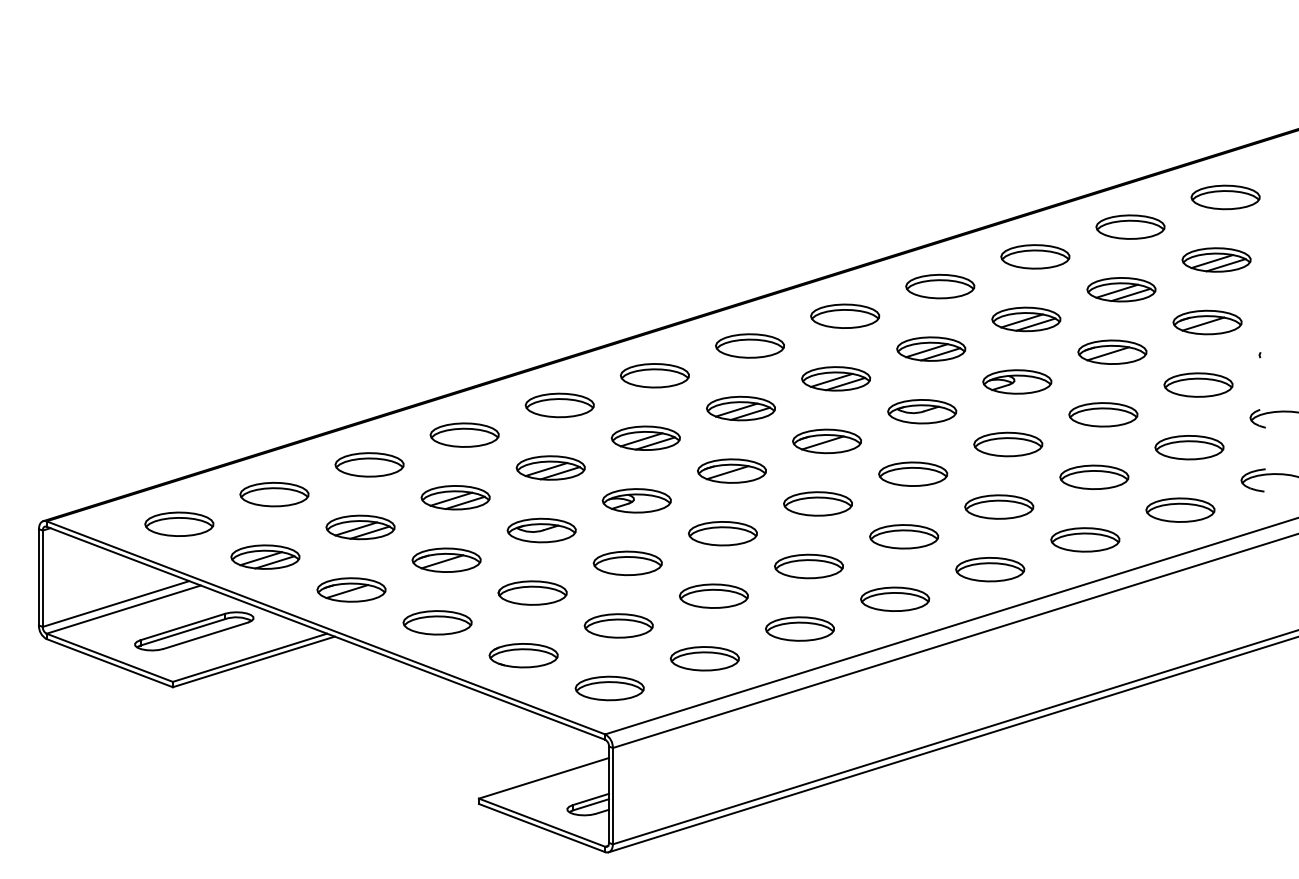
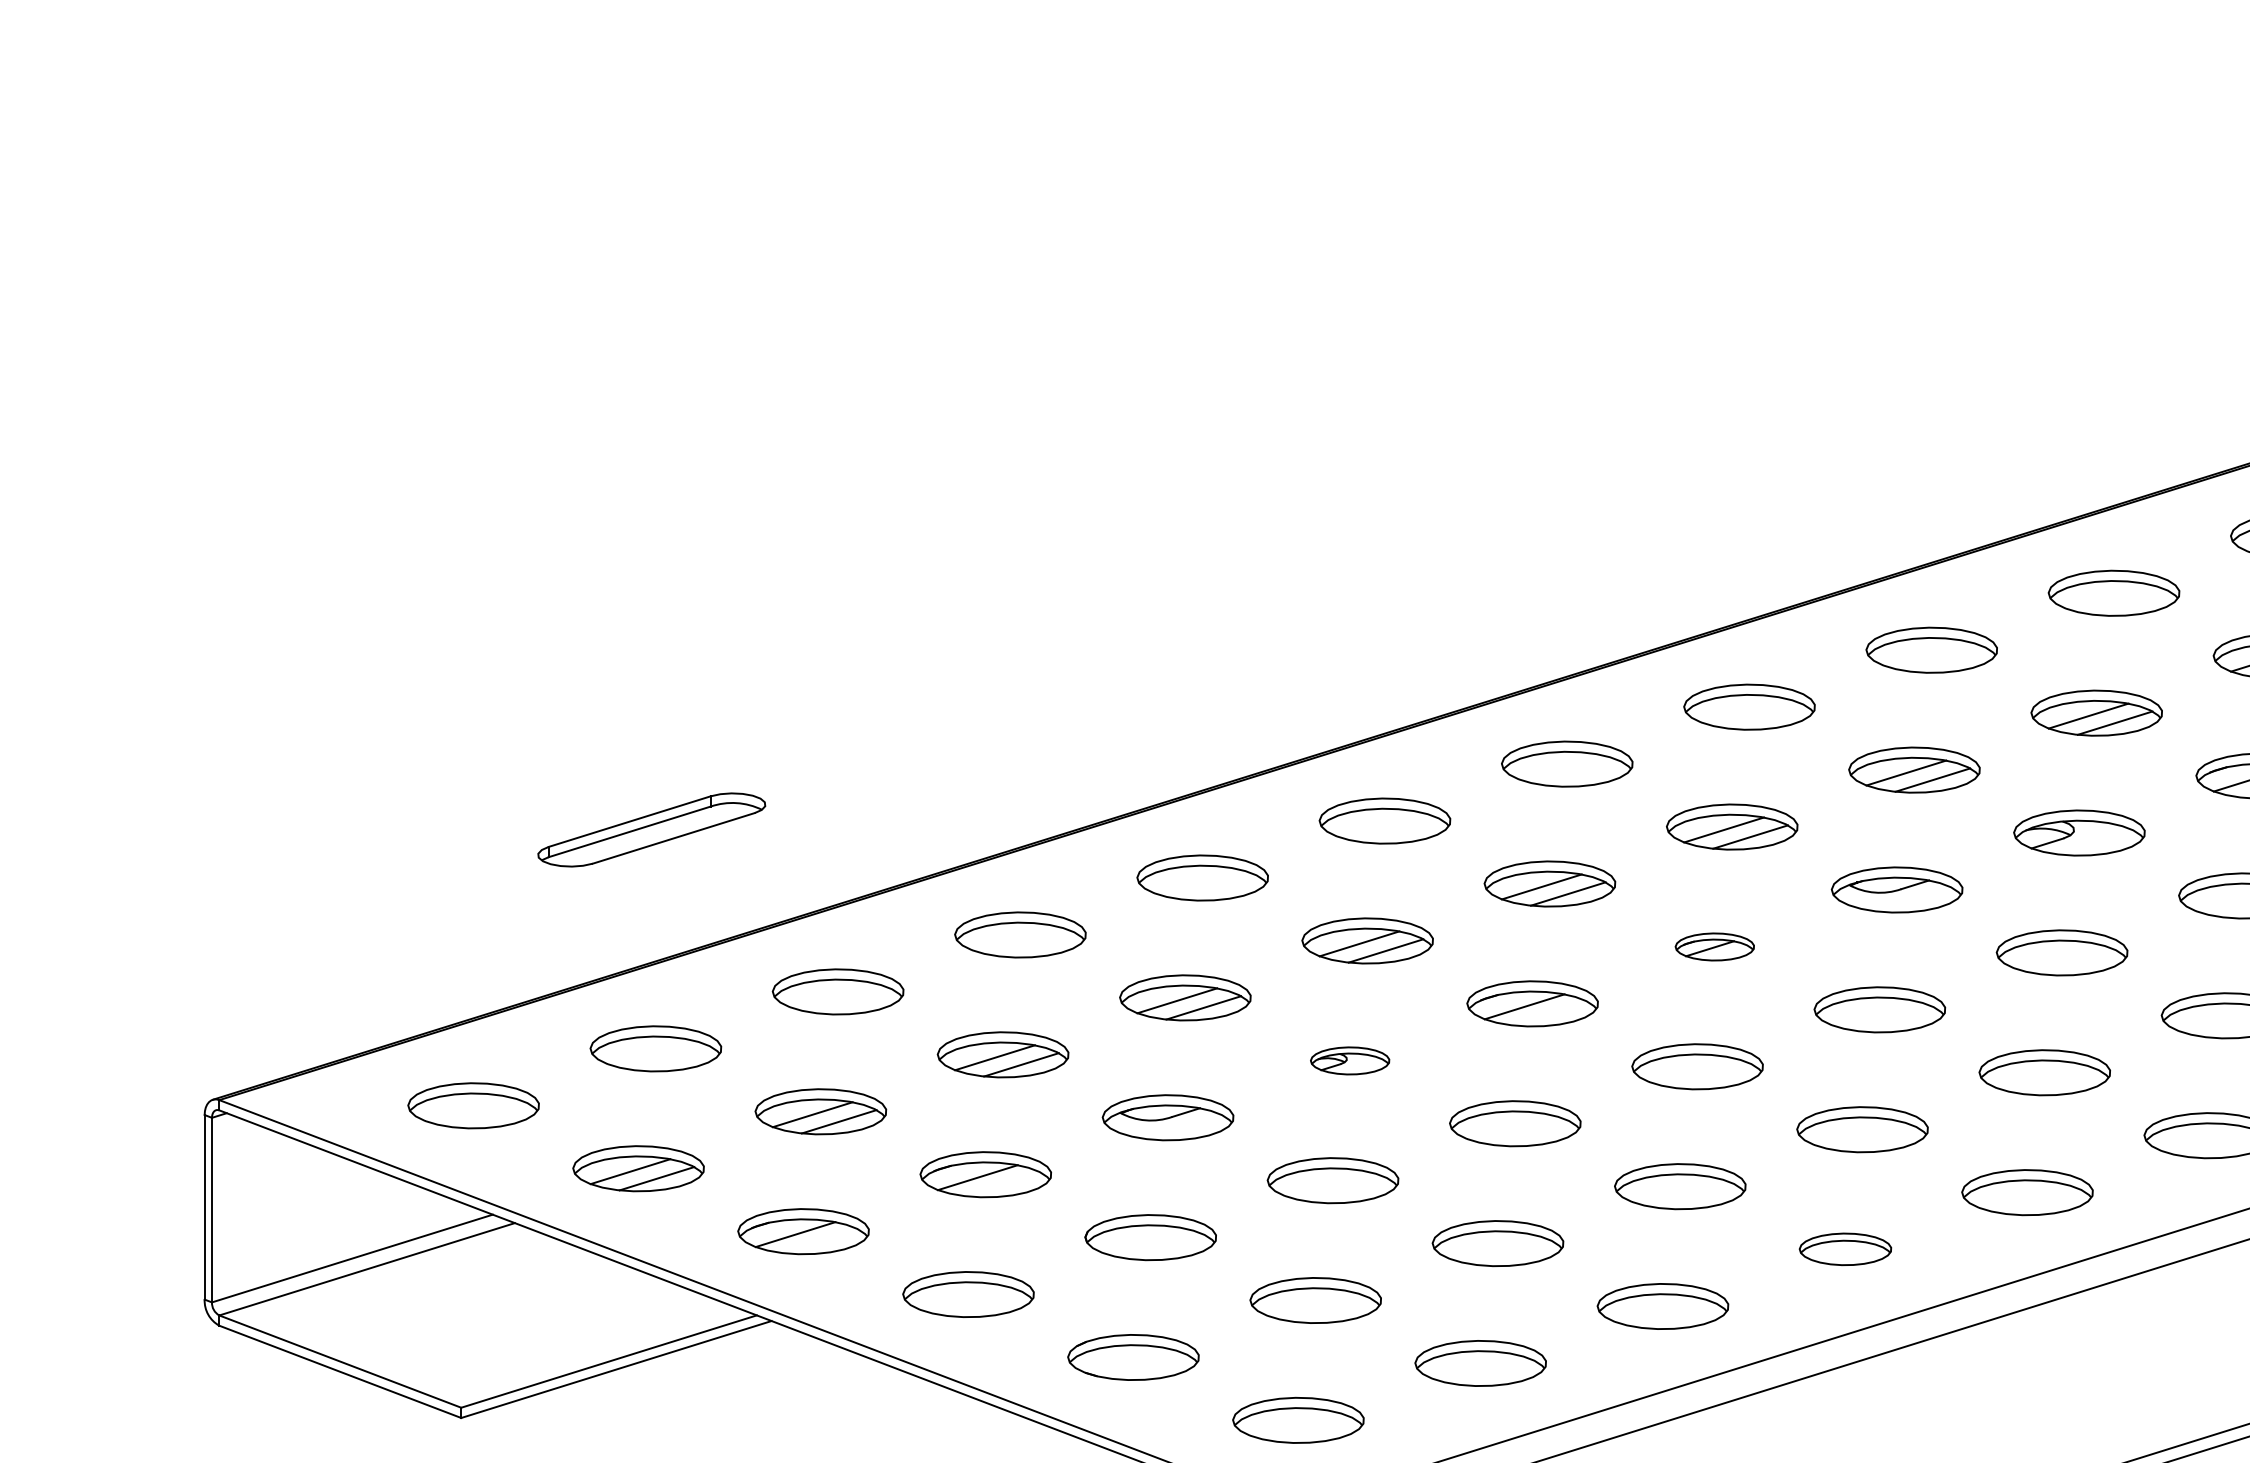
part: (826, 441) -> (1713, 947), size x0.6
part: (636, 500) -> (1349, 1060), size x0.6
part: (895, 598) -> (1846, 1247), size x0.7
part: (194, 631) -> (652, 830), moved

